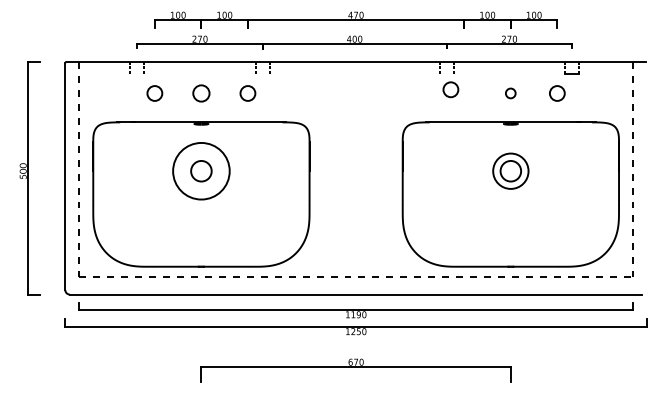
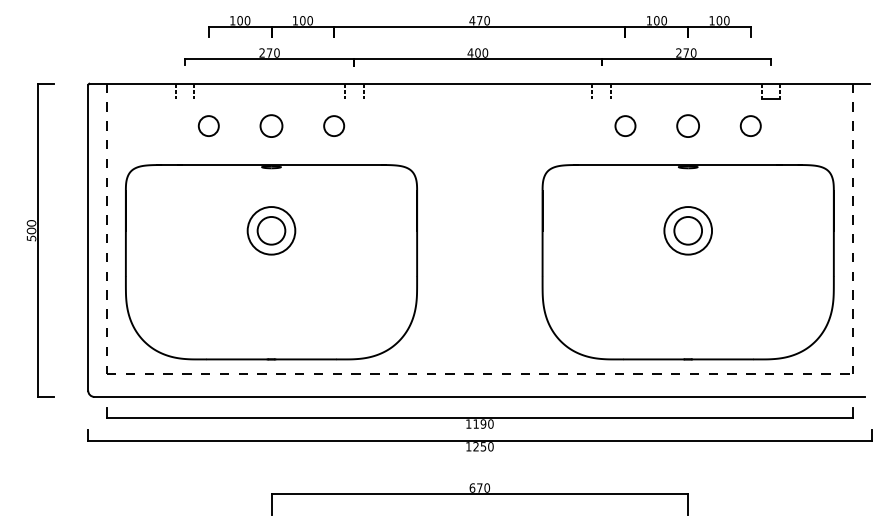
circle: (450, 89) -> (625, 125), moved
circle: (510, 93) -> (687, 125), size x1.67
circle: (201, 171) -> (271, 230), size x0.62

